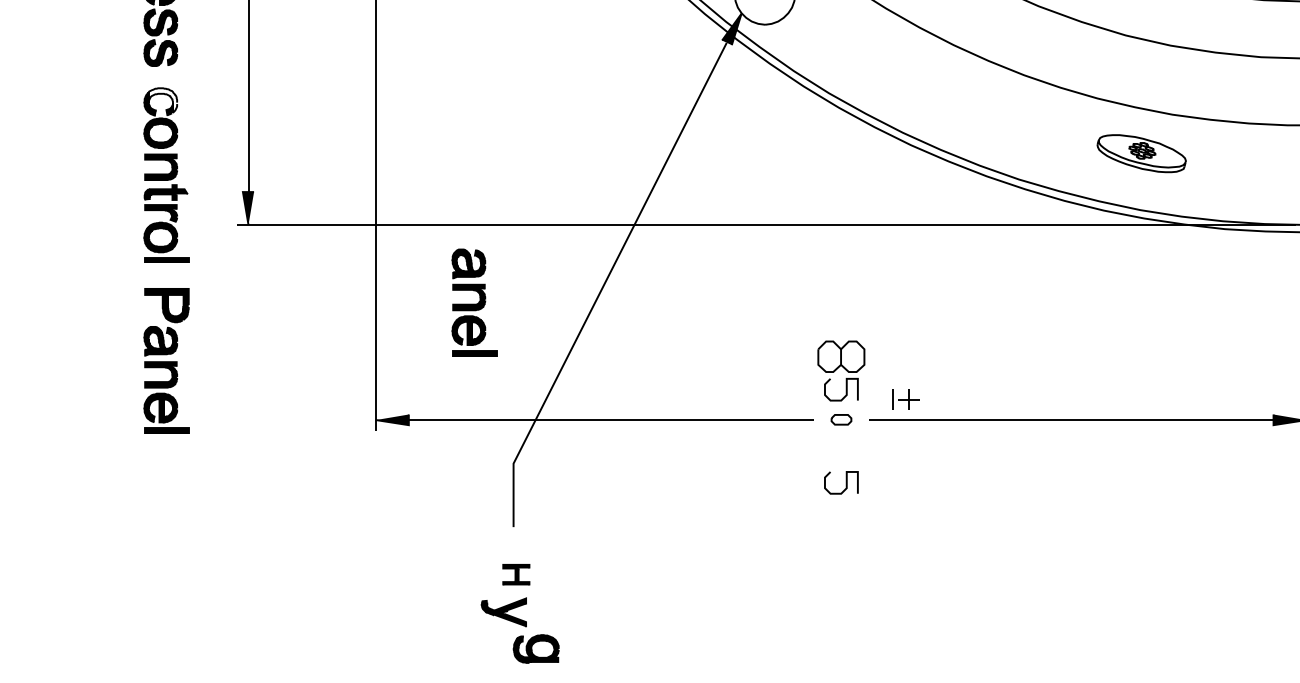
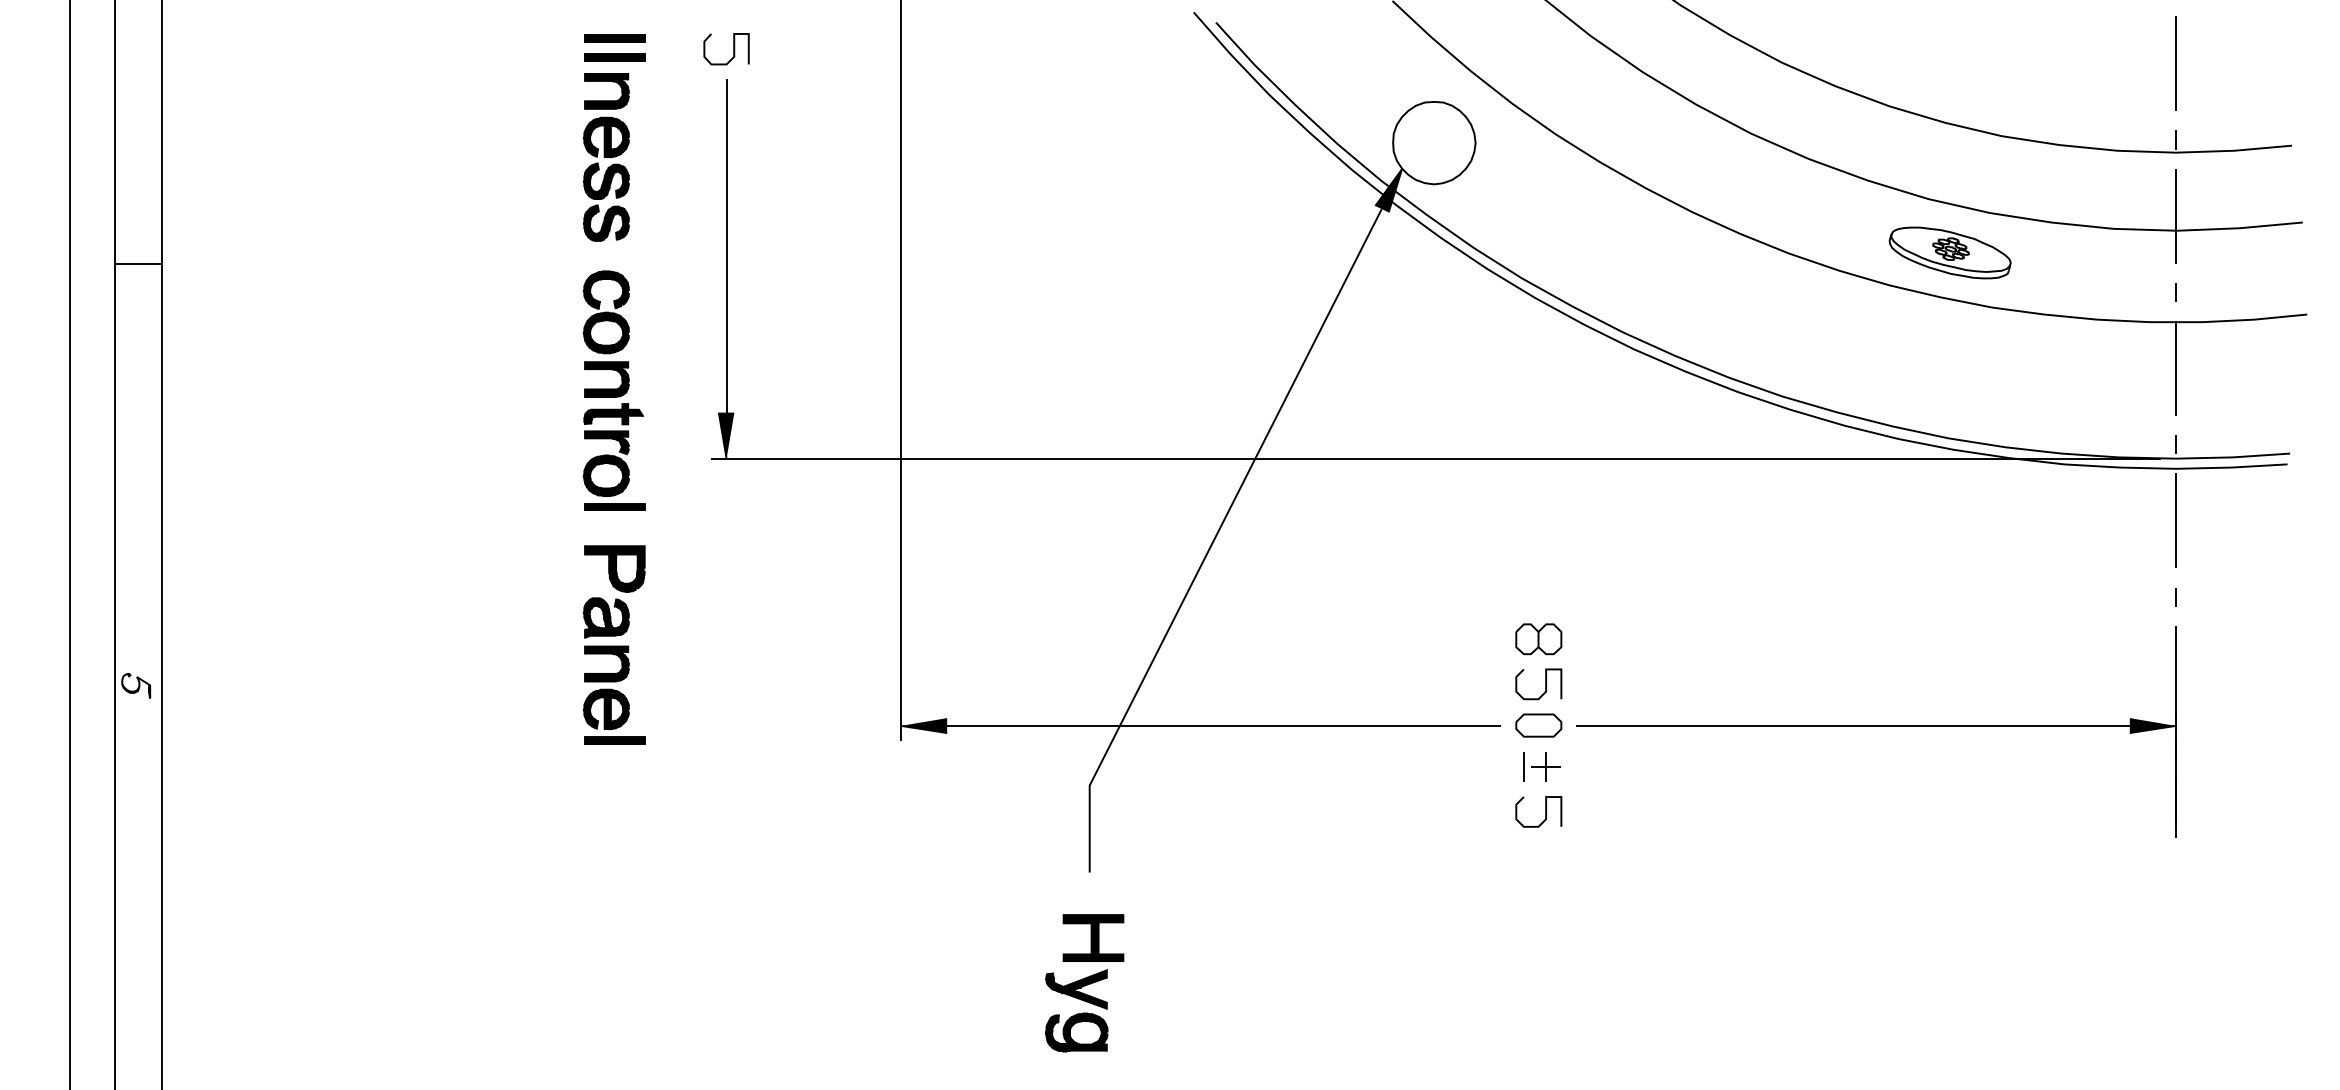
fill: (163, 100) -> (609, 288), added
part: (1141, 153) -> (1949, 252), moved
part: (474, 302) -> (1036, 564), removed
part: (841, 356) -> (1538, 639), size x0.71
part: (905, 399) -> (1541, 766), moved
part: (841, 419) -> (1538, 725), size x1.67
part: (516, 574) -> (1093, 937), size x1.67
part: (536, 648) -> (1076, 1032), moved

